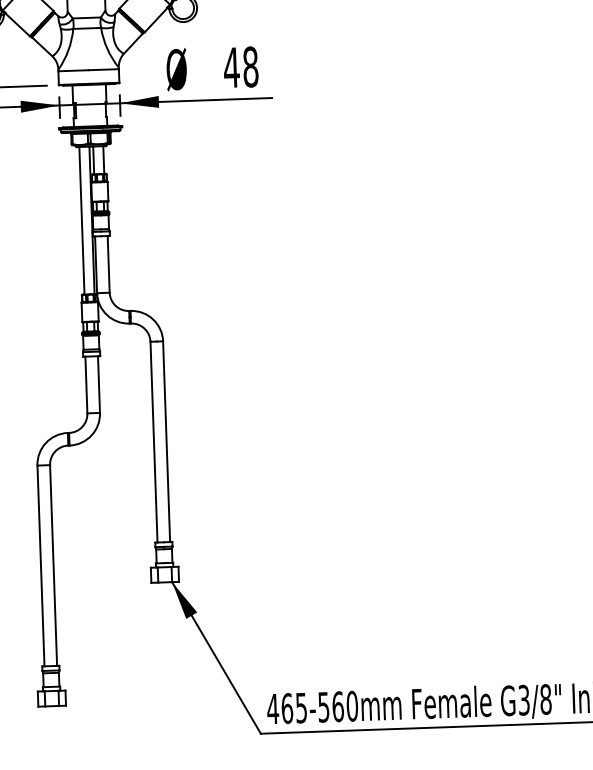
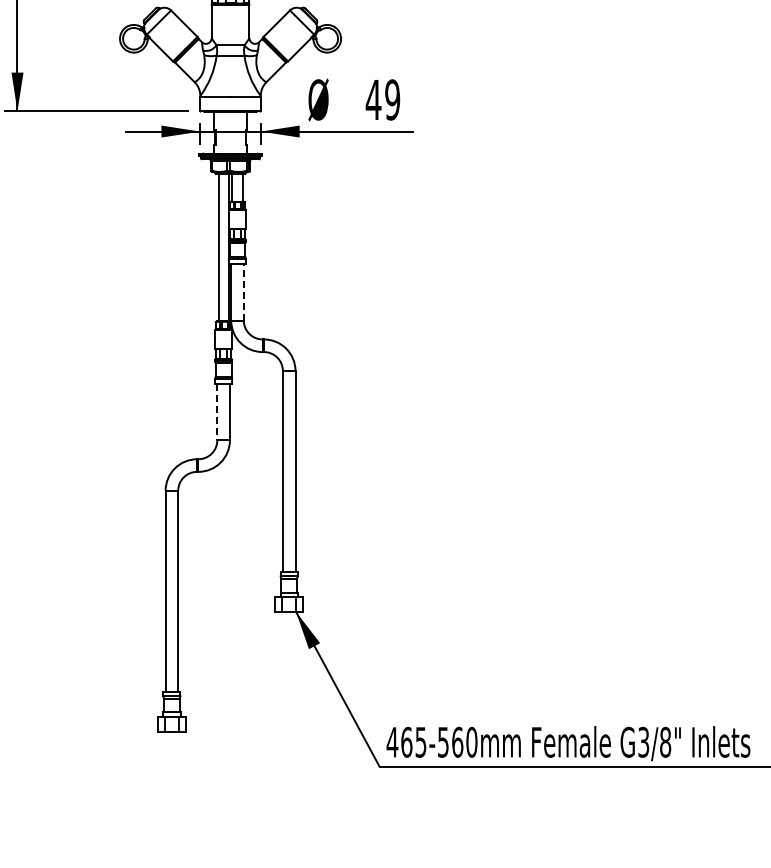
text: (250, 66) -> (392, 99), 48 -> 49
line: (108, 263) -> (243, 291), solid -> dashed
line: (86, 385) -> (217, 412), solid -> dashed

